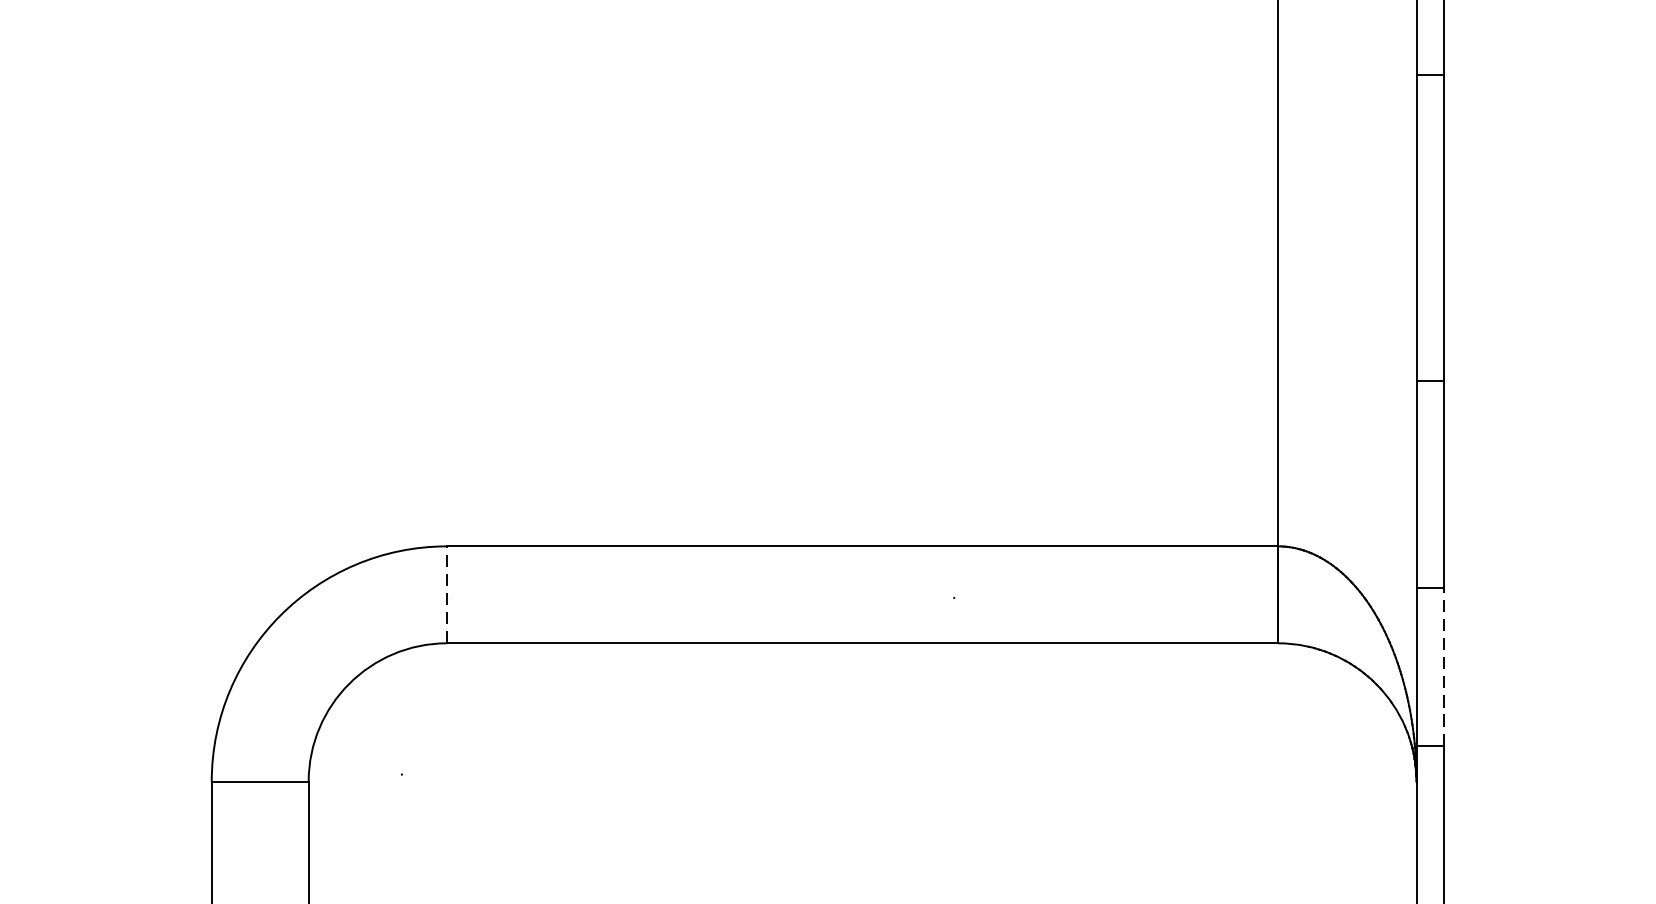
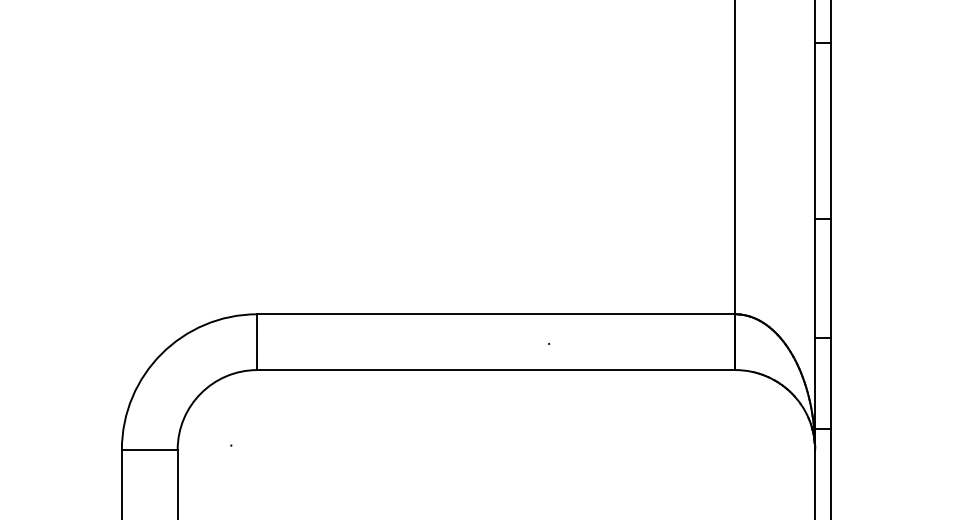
line: (447, 595) -> (257, 342), dashed -> solid
line: (1444, 666) -> (831, 383), dashed -> solid

